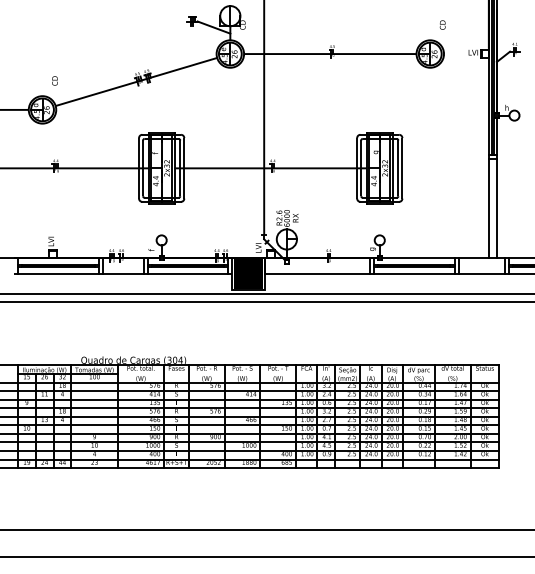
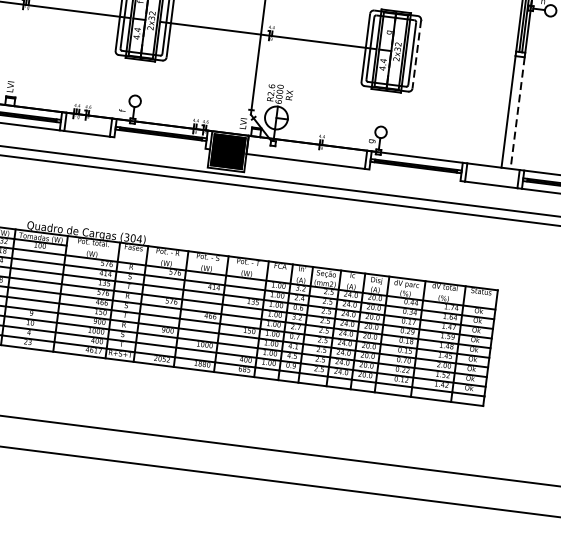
line: (402, 167) -> (417, 53), solid -> dashed
line: (496, 209) -> (517, 114), solid -> dashed
line: (187, 274) -> (159, 143), removed
line: (413, 274) -> (414, 175), removed

